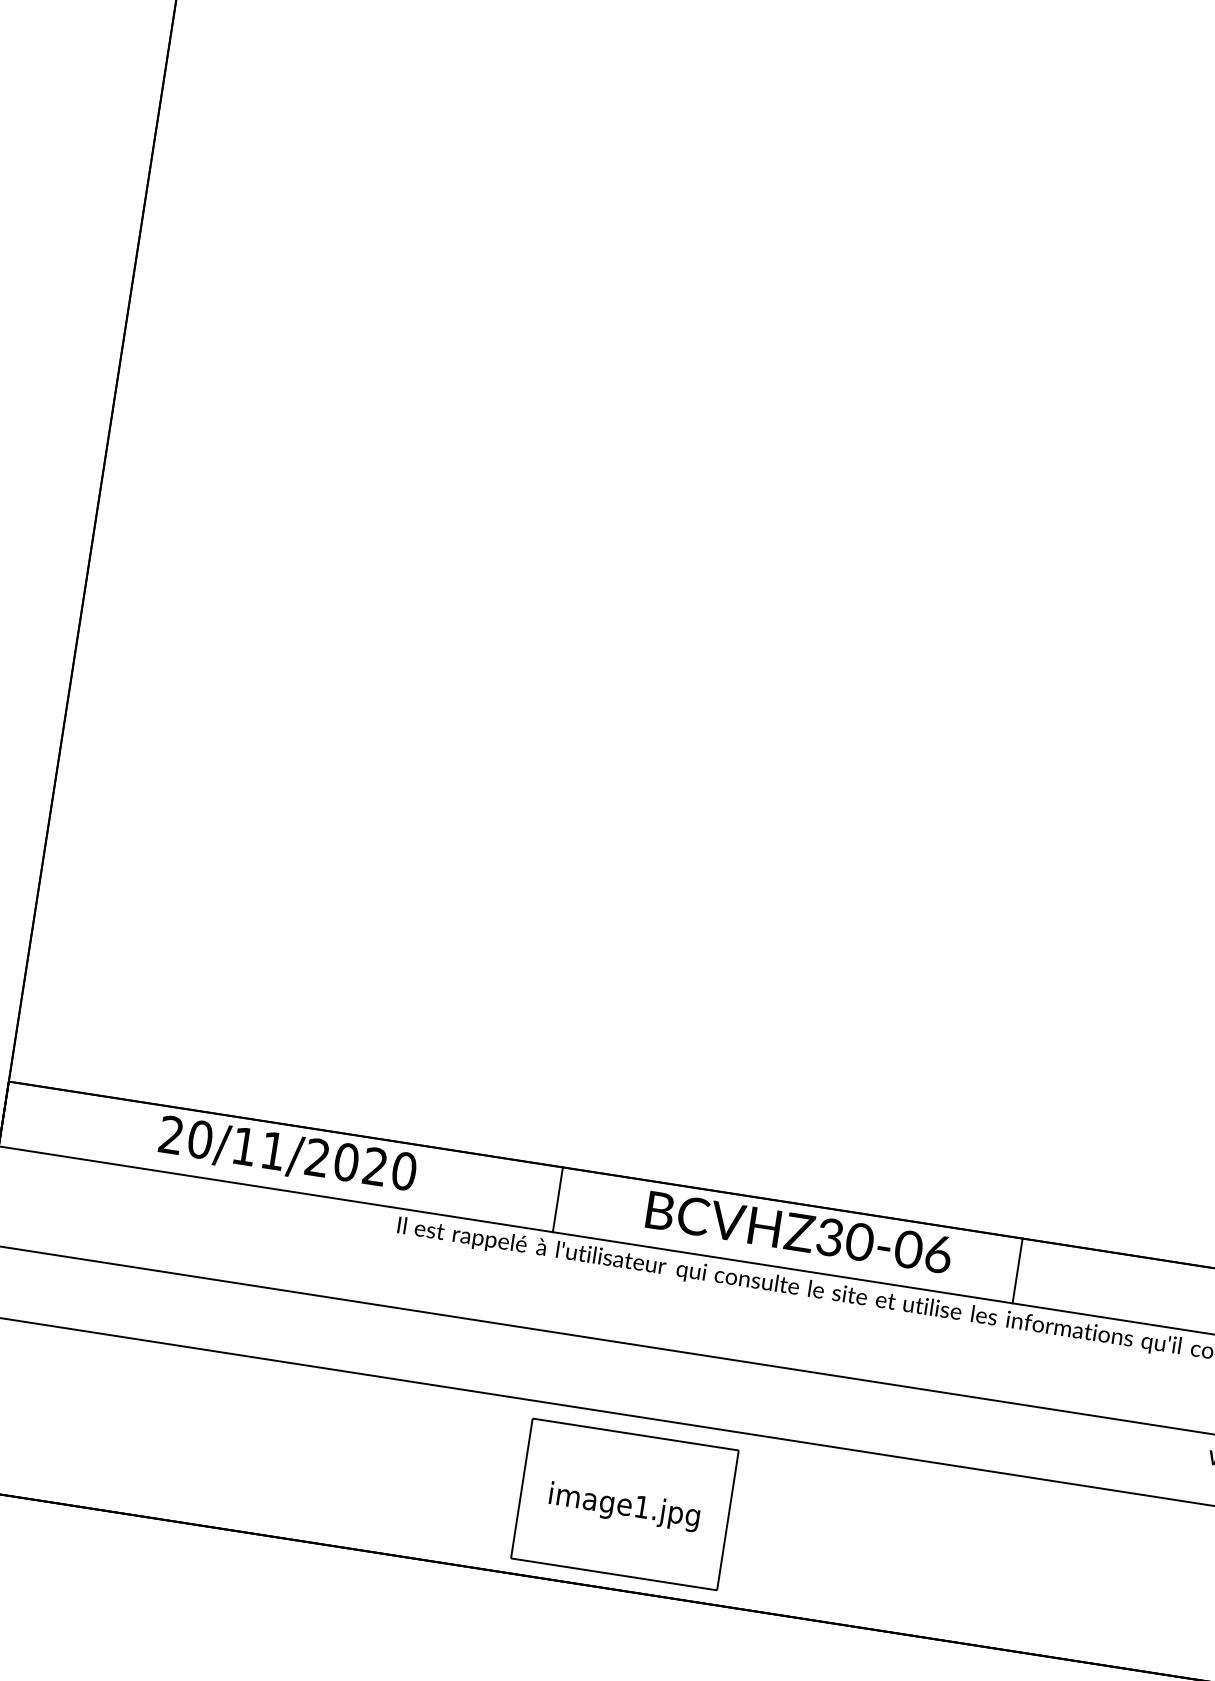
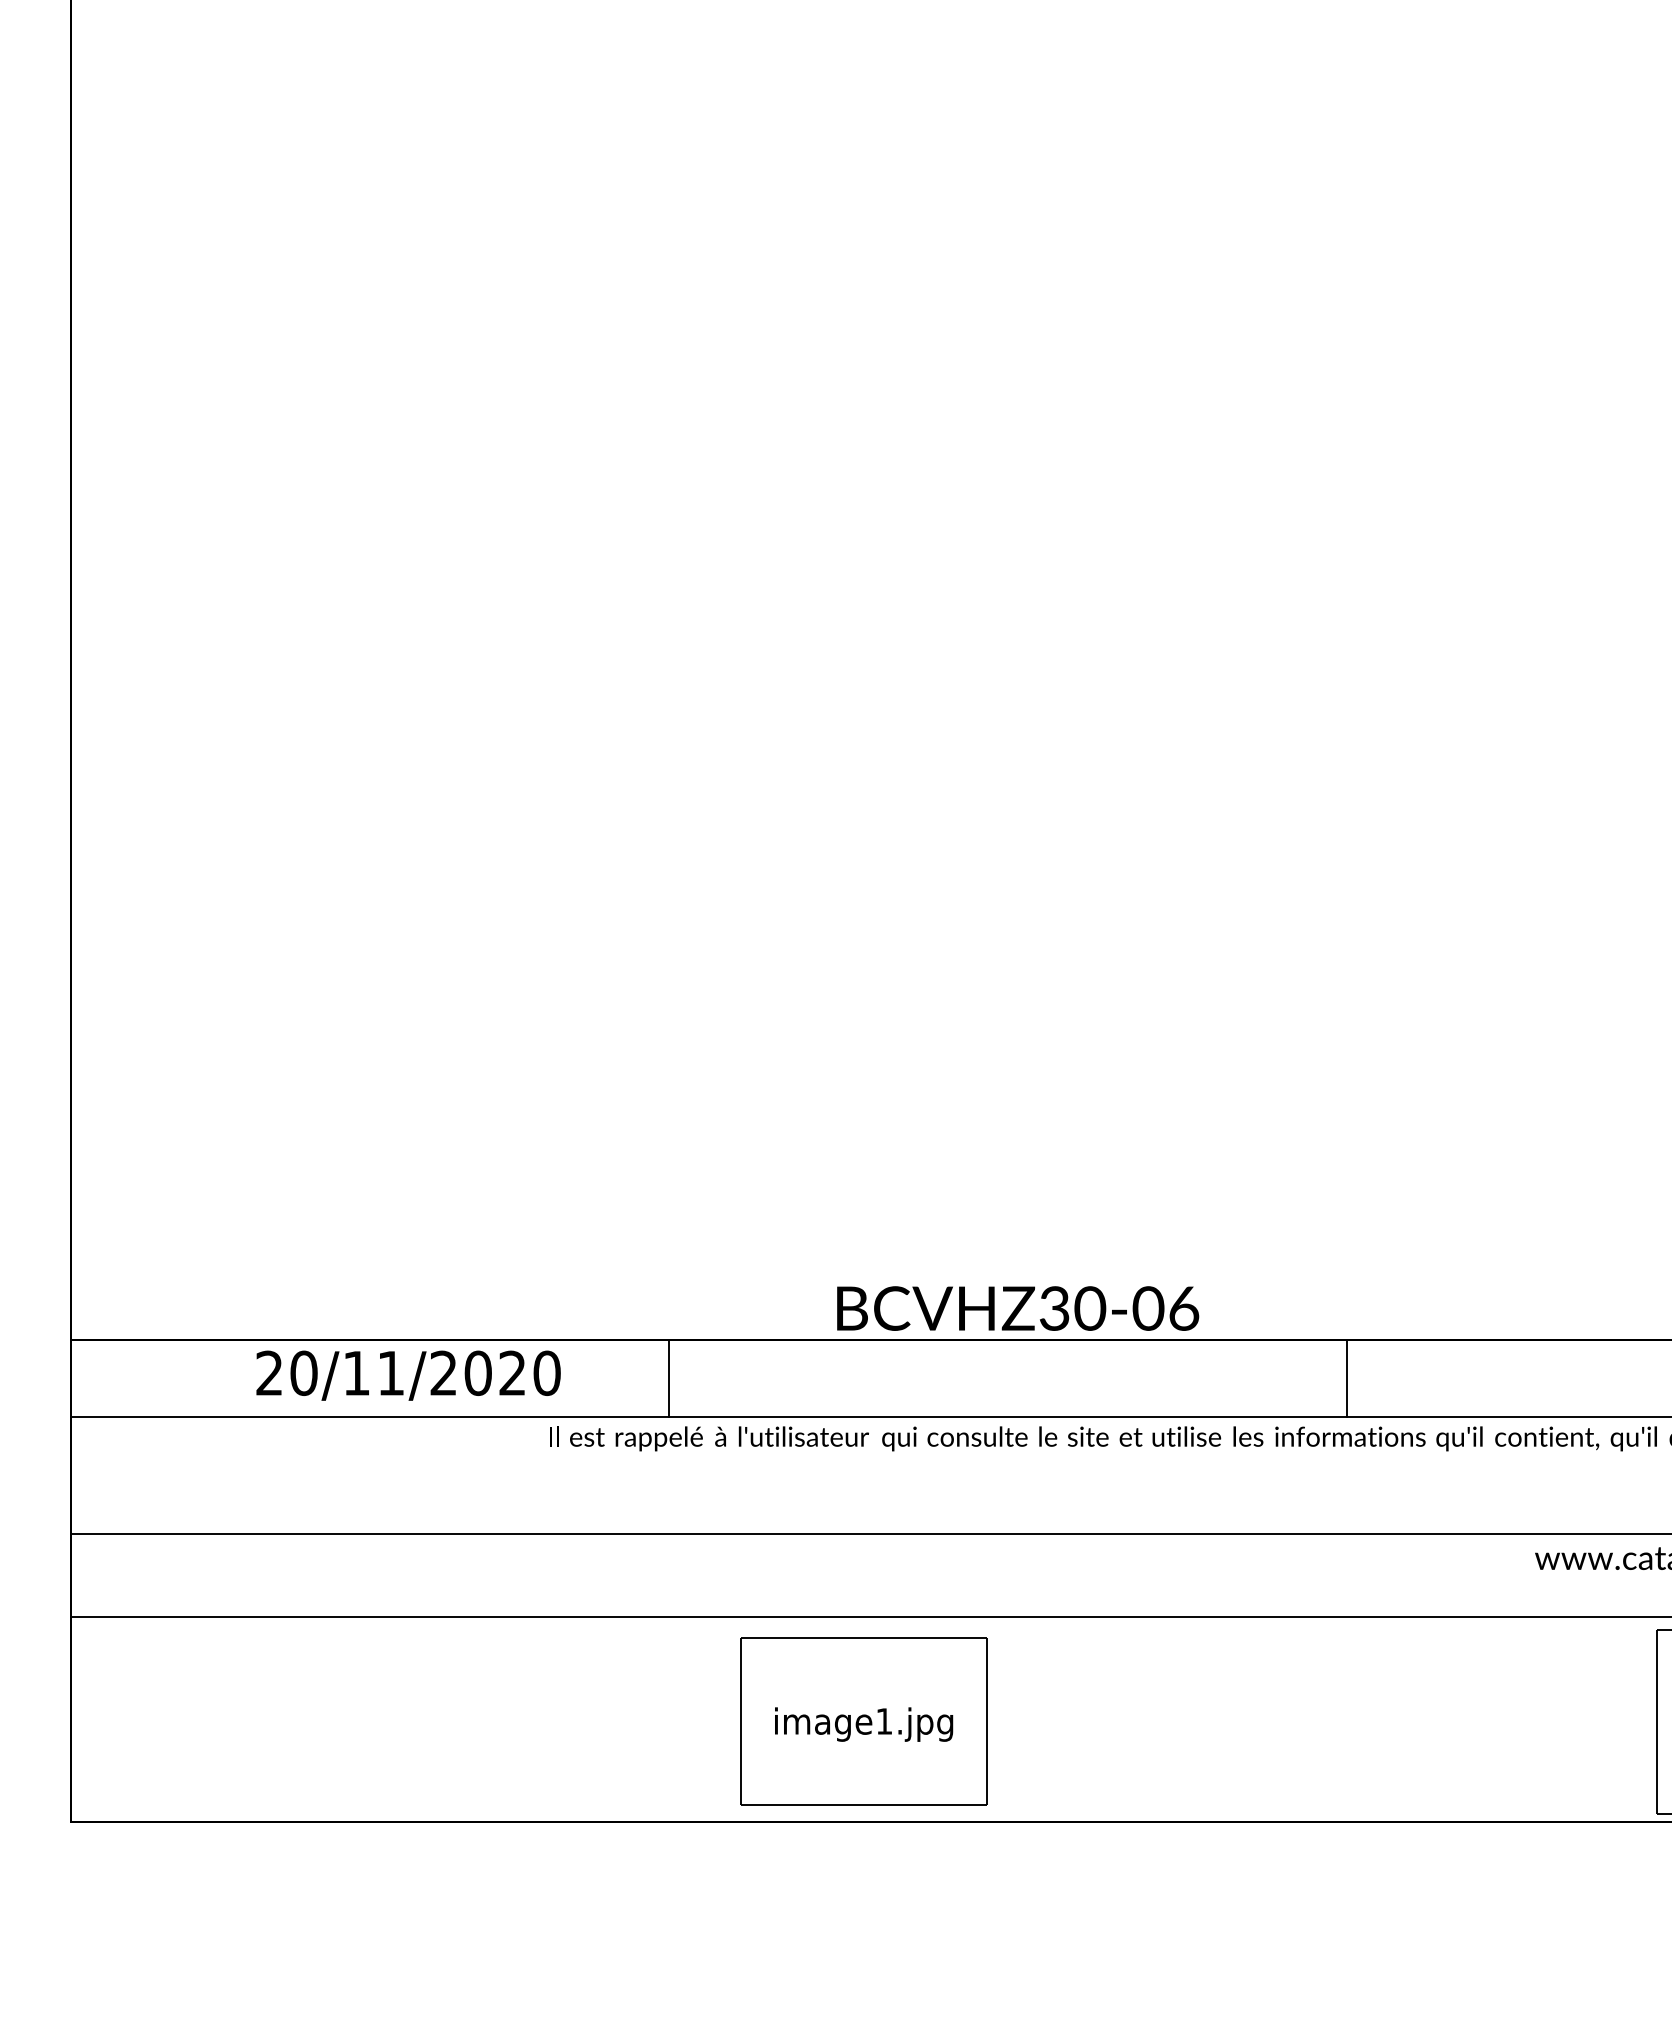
line: (558, 1199) -> (669, 1378), moved
text: (799, 1232) -> (1018, 1308), moved
line: (1018, 1270) -> (1347, 1378), moved

